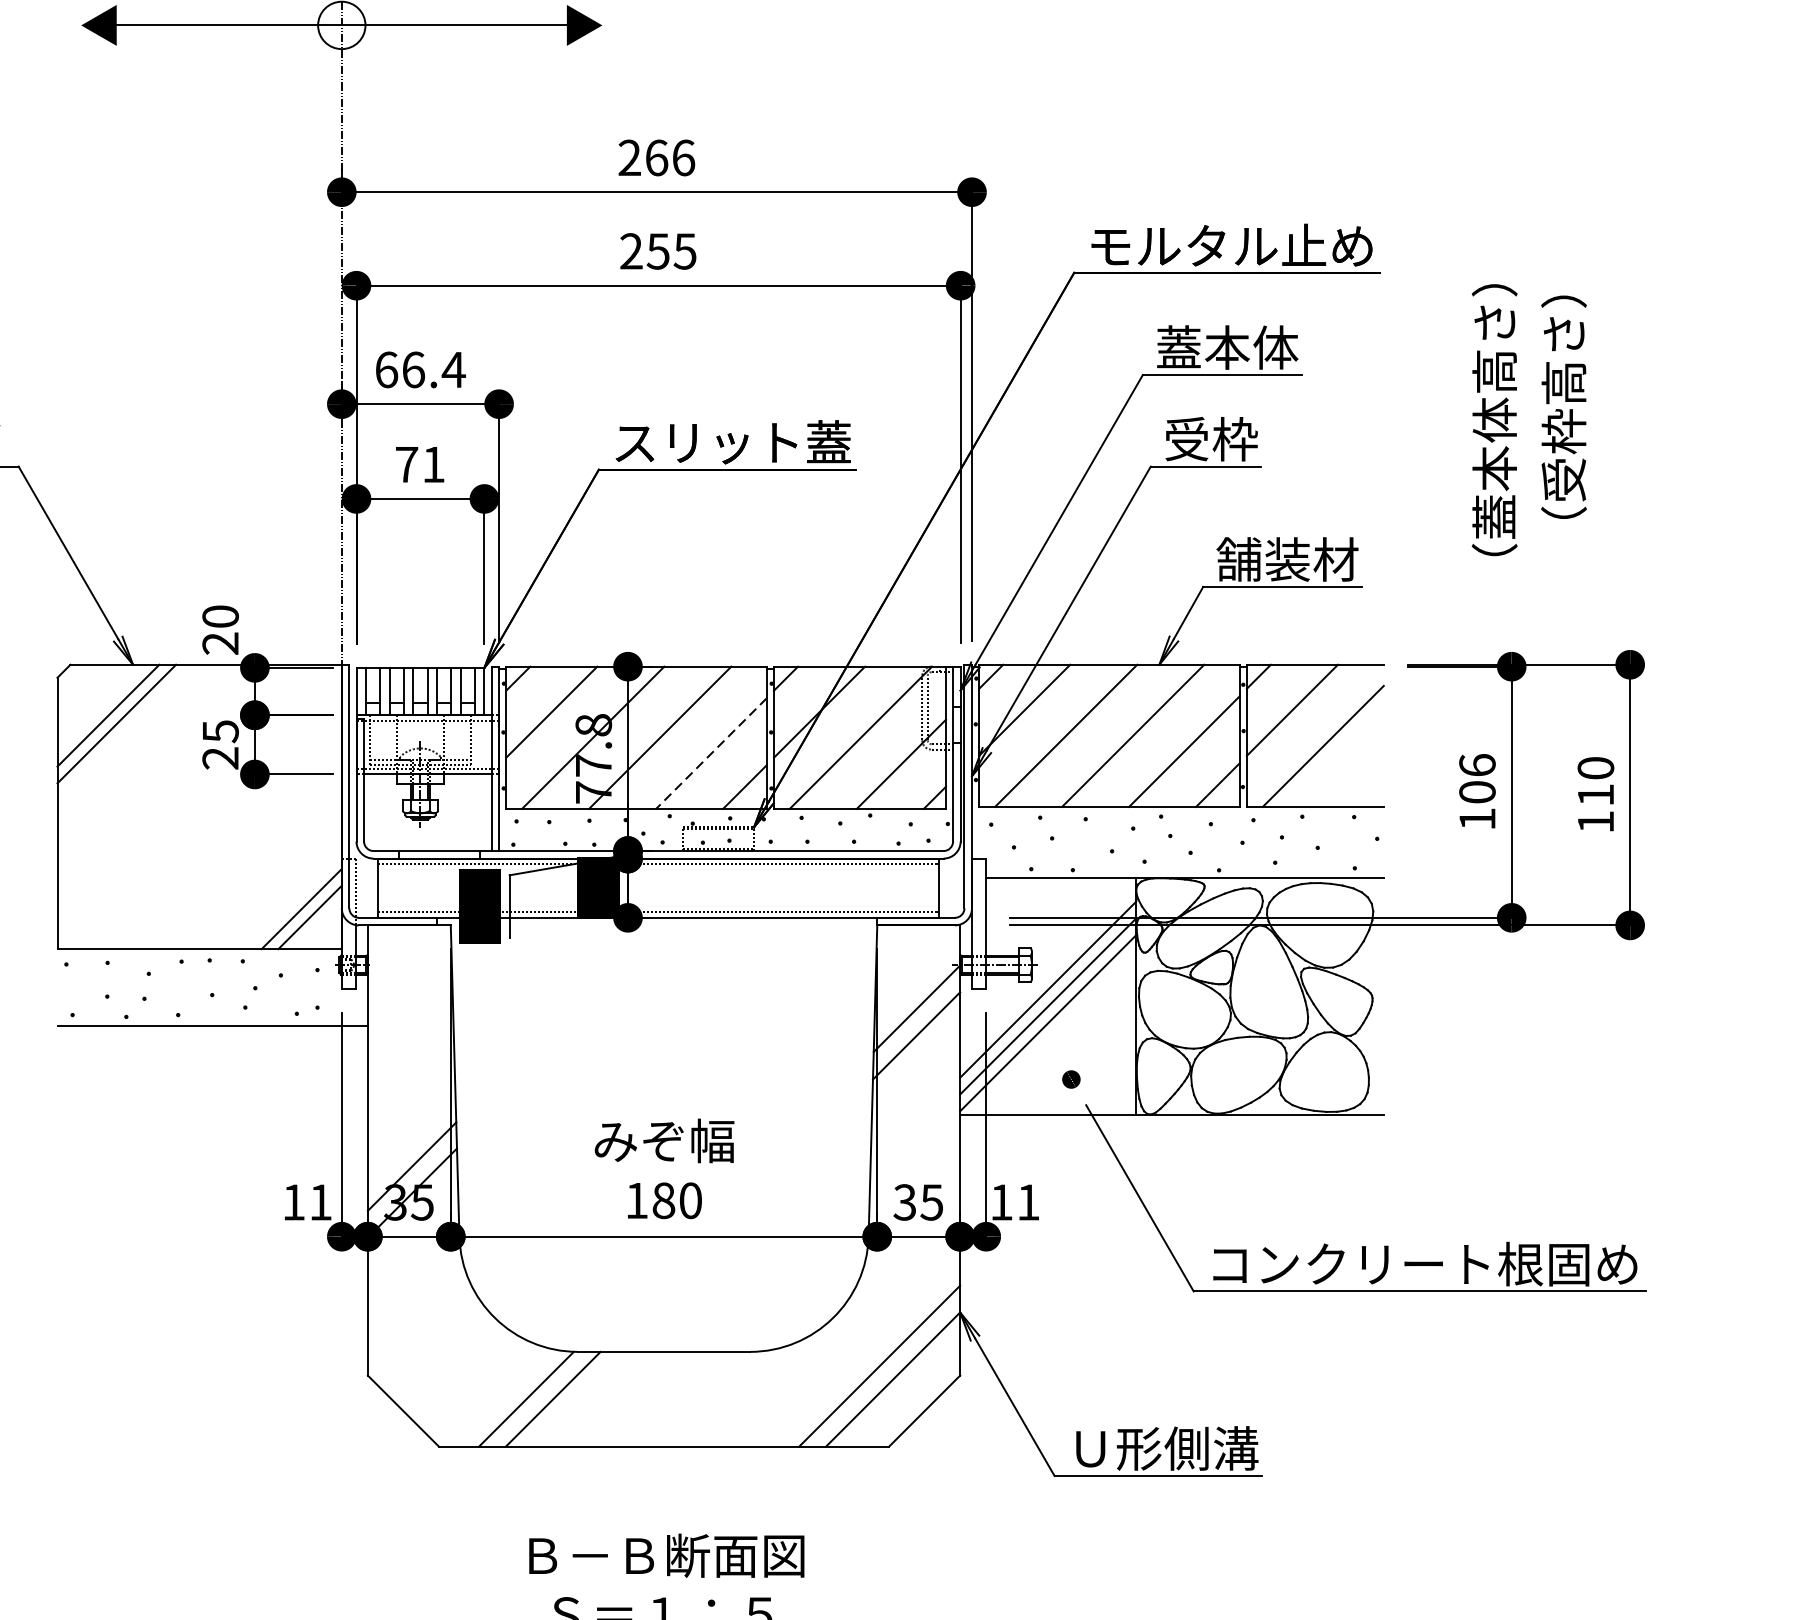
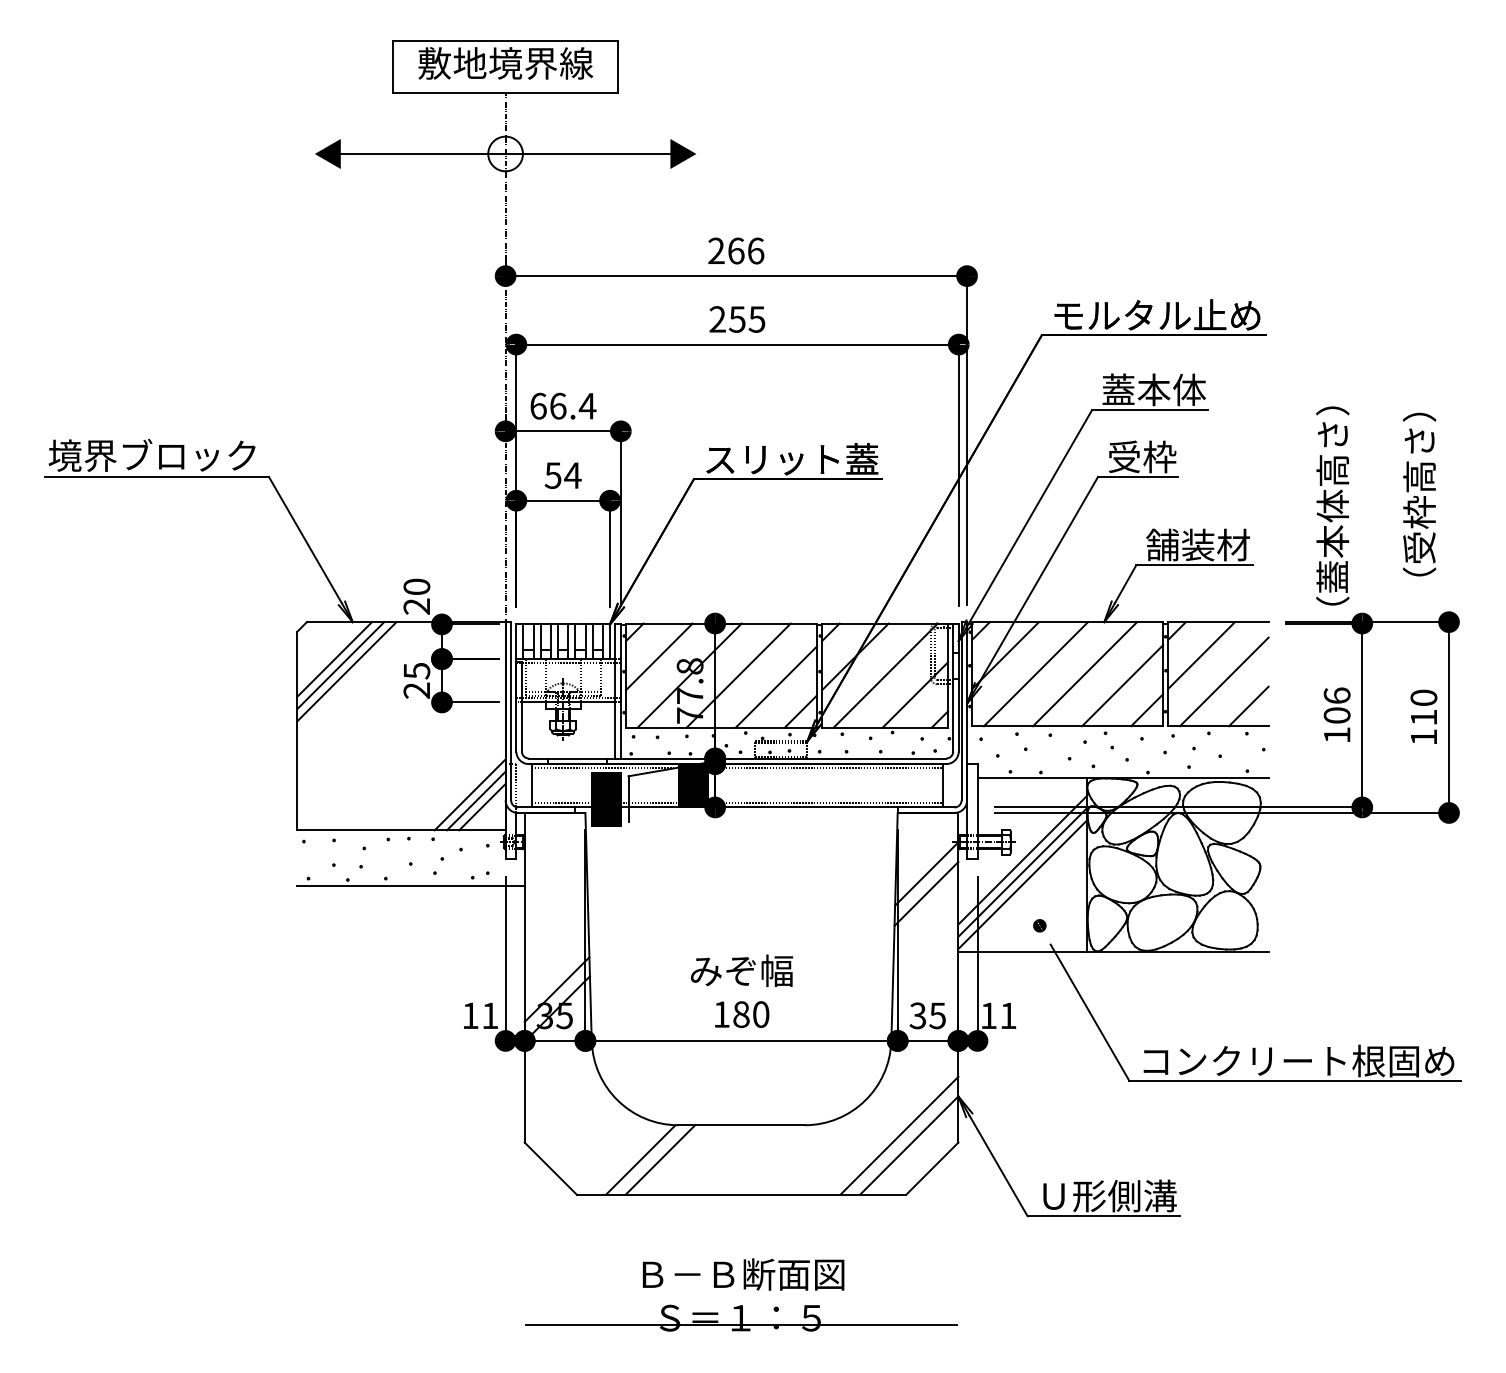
text: (1563, 407) -> (1419, 494), moved
text: (1494, 419) -> (1332, 505), moved
text: (419, 464) -> (562, 475), 71 -> 54
line: (124, 732) -> (346, 671), added
line: (710, 754) -> (775, 687), dashed -> solid
line: (1356, 779) -> (1248, 706), added
line: (292, 900) -> (469, 794), added

